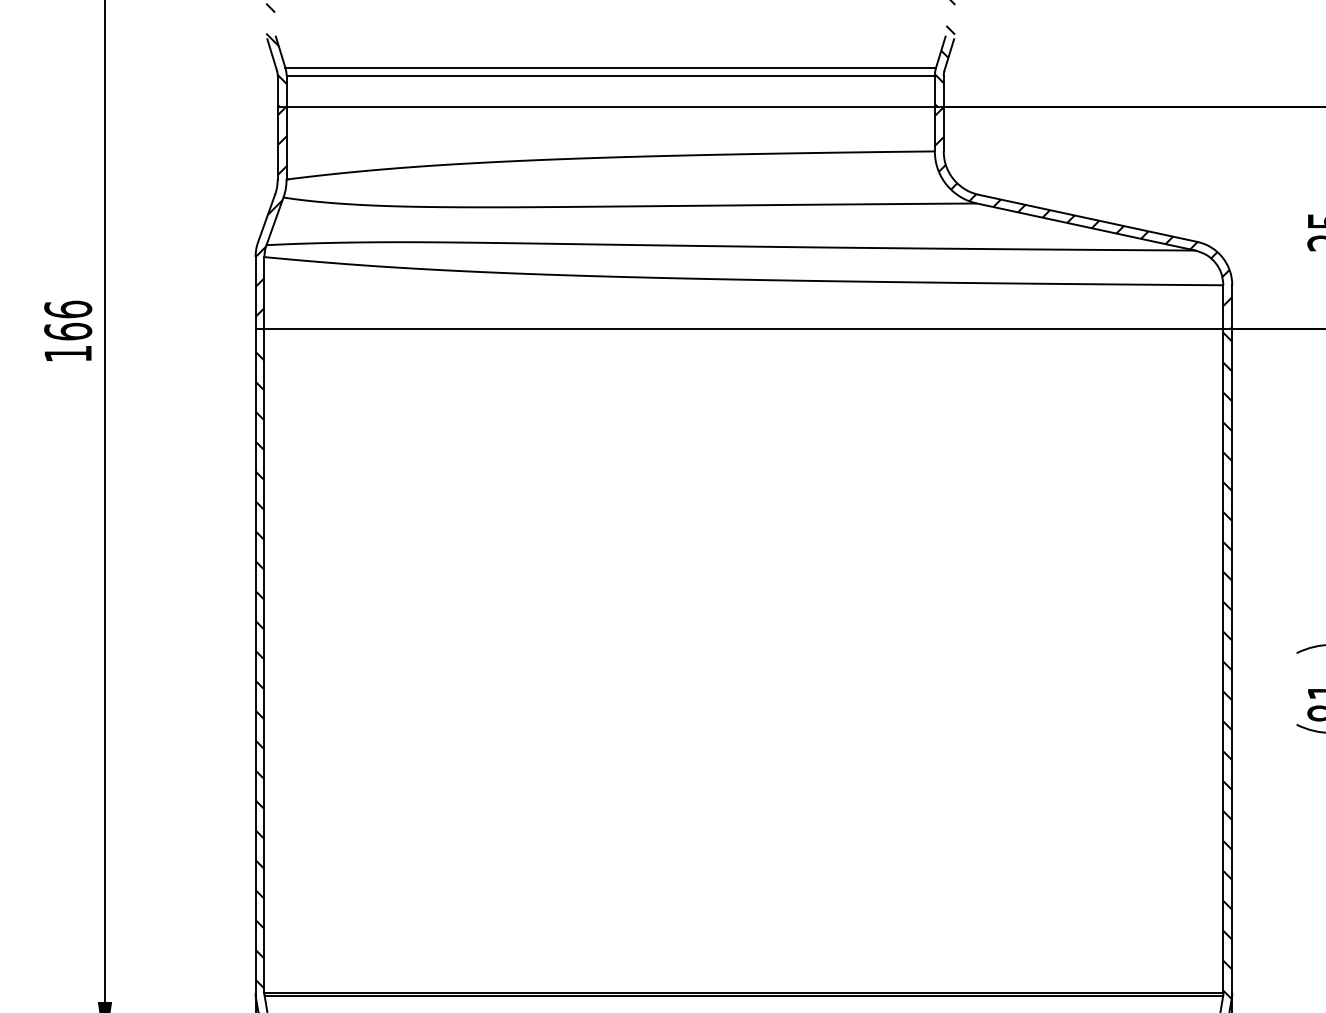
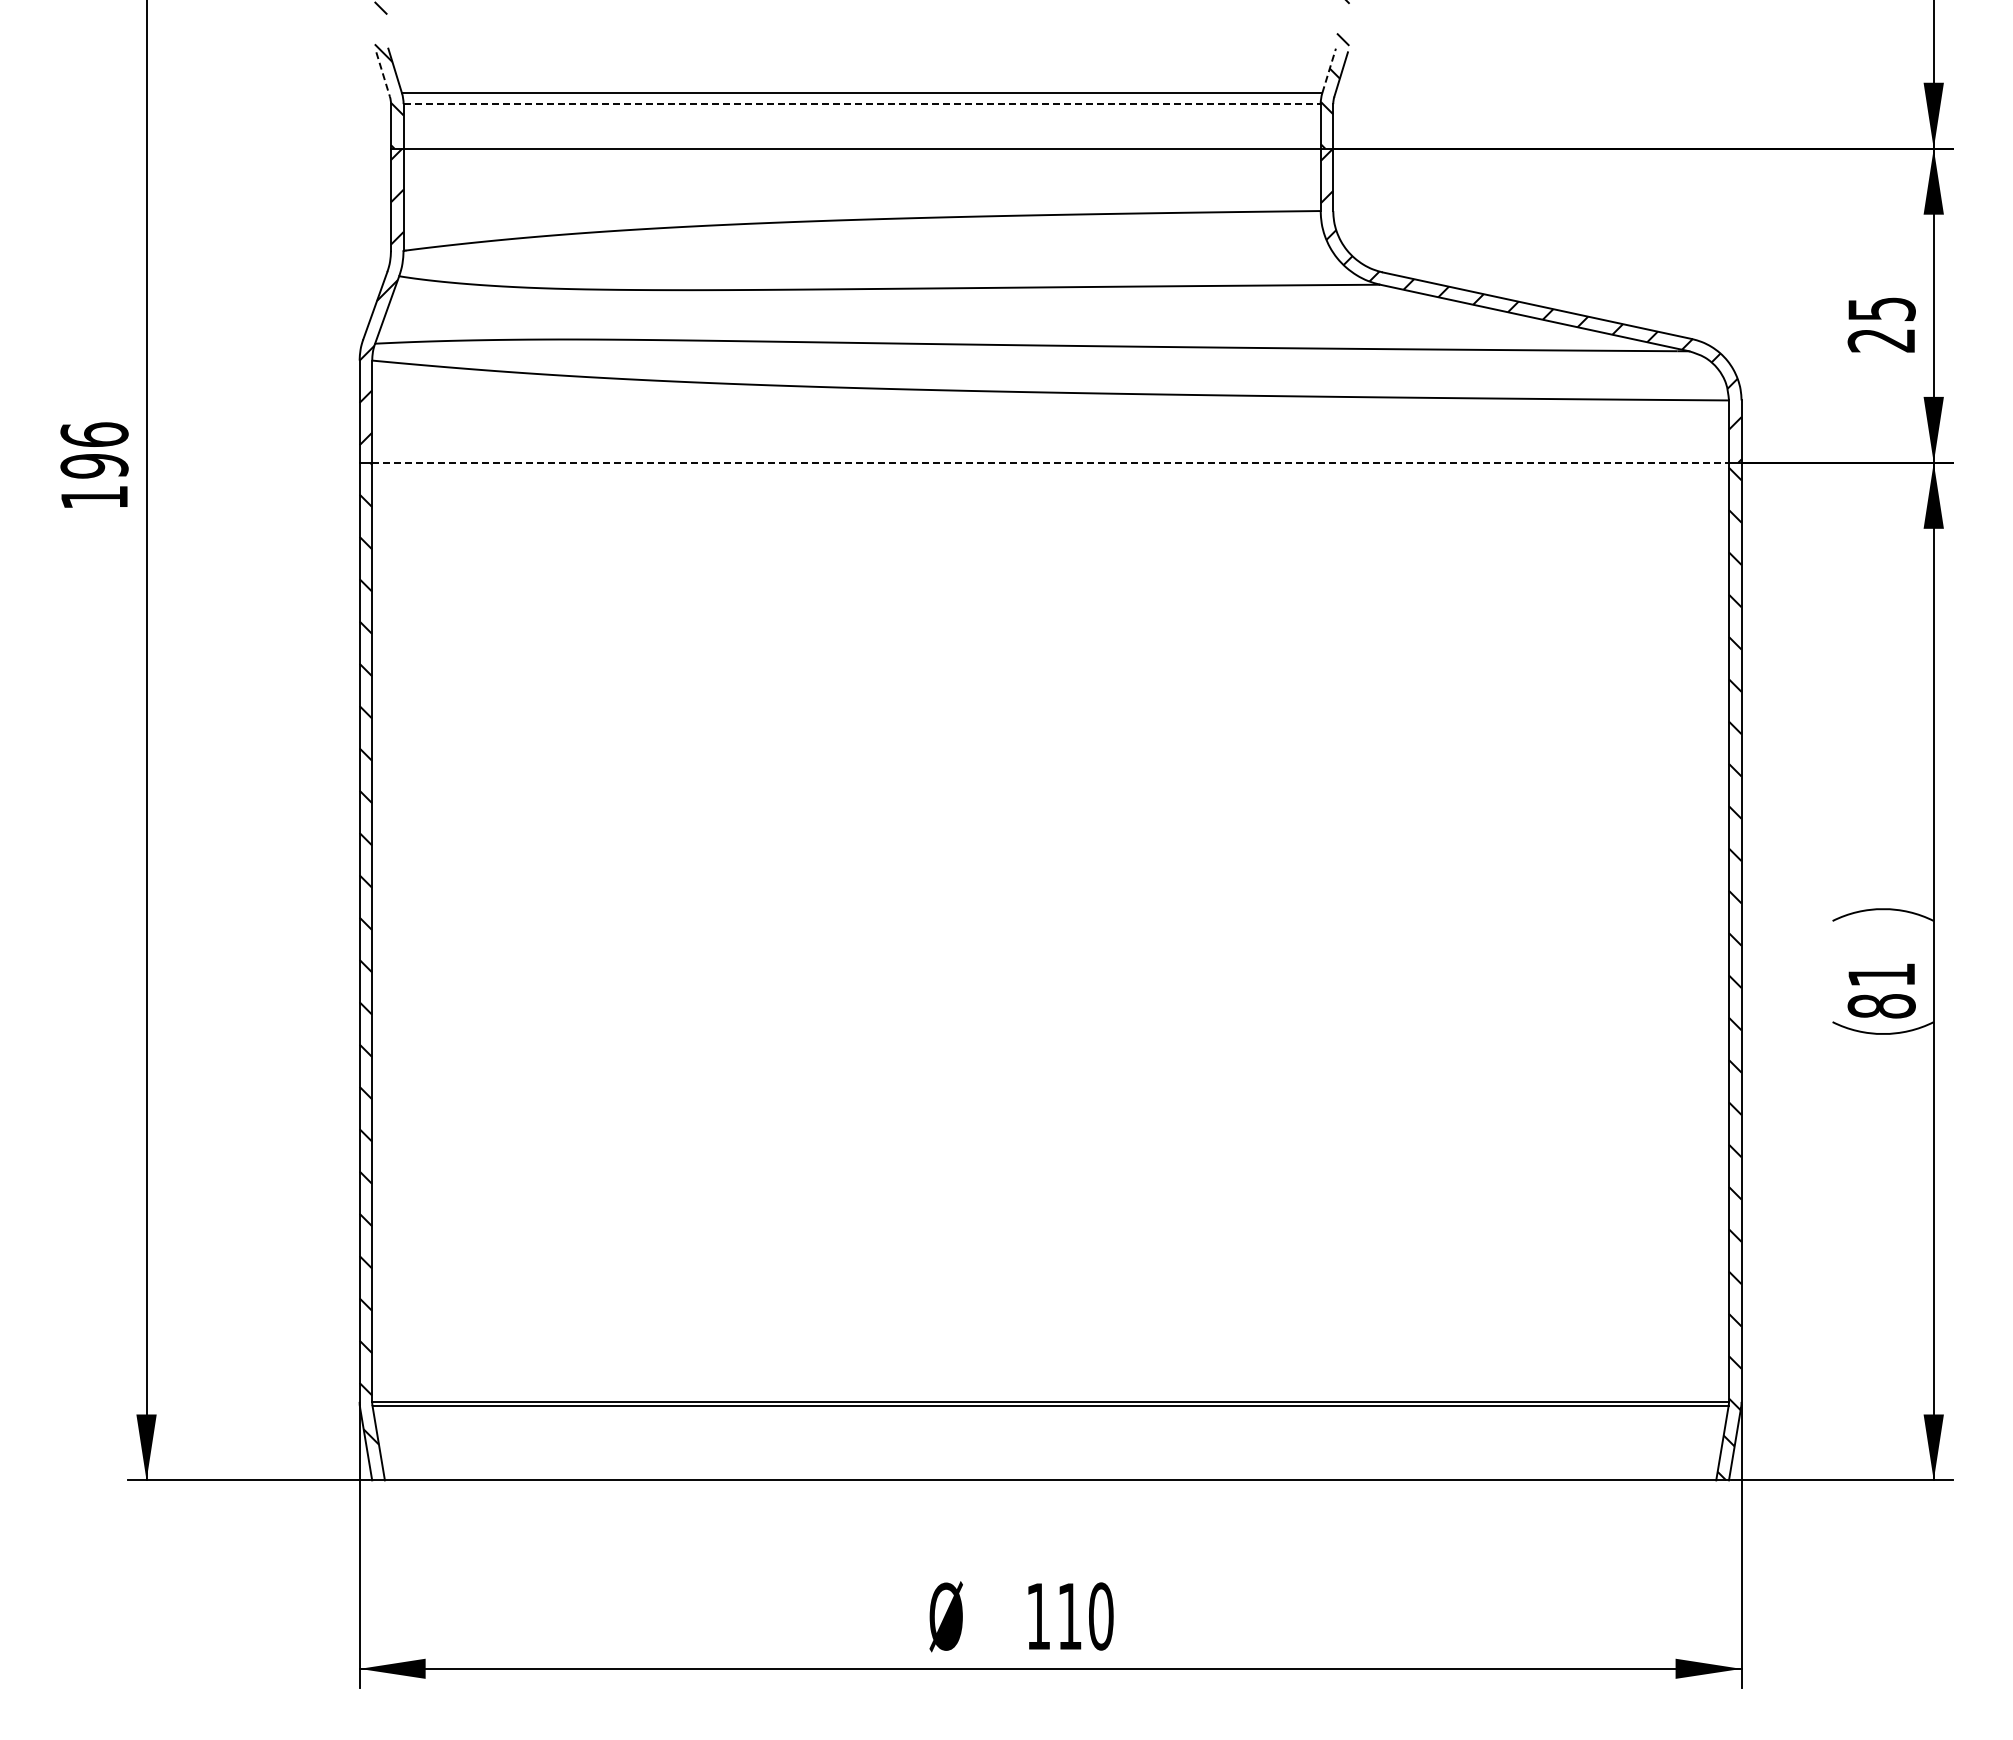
line: (941, 52) -> (1329, 70), solid -> dashed
line: (272, 55) -> (383, 75), solid -> dashed
line: (610, 76) -> (862, 104), solid -> dashed
line: (744, 329) -> (1051, 462), solid -> dashed
text: (68, 331) -> (94, 465), 166 -> 196

